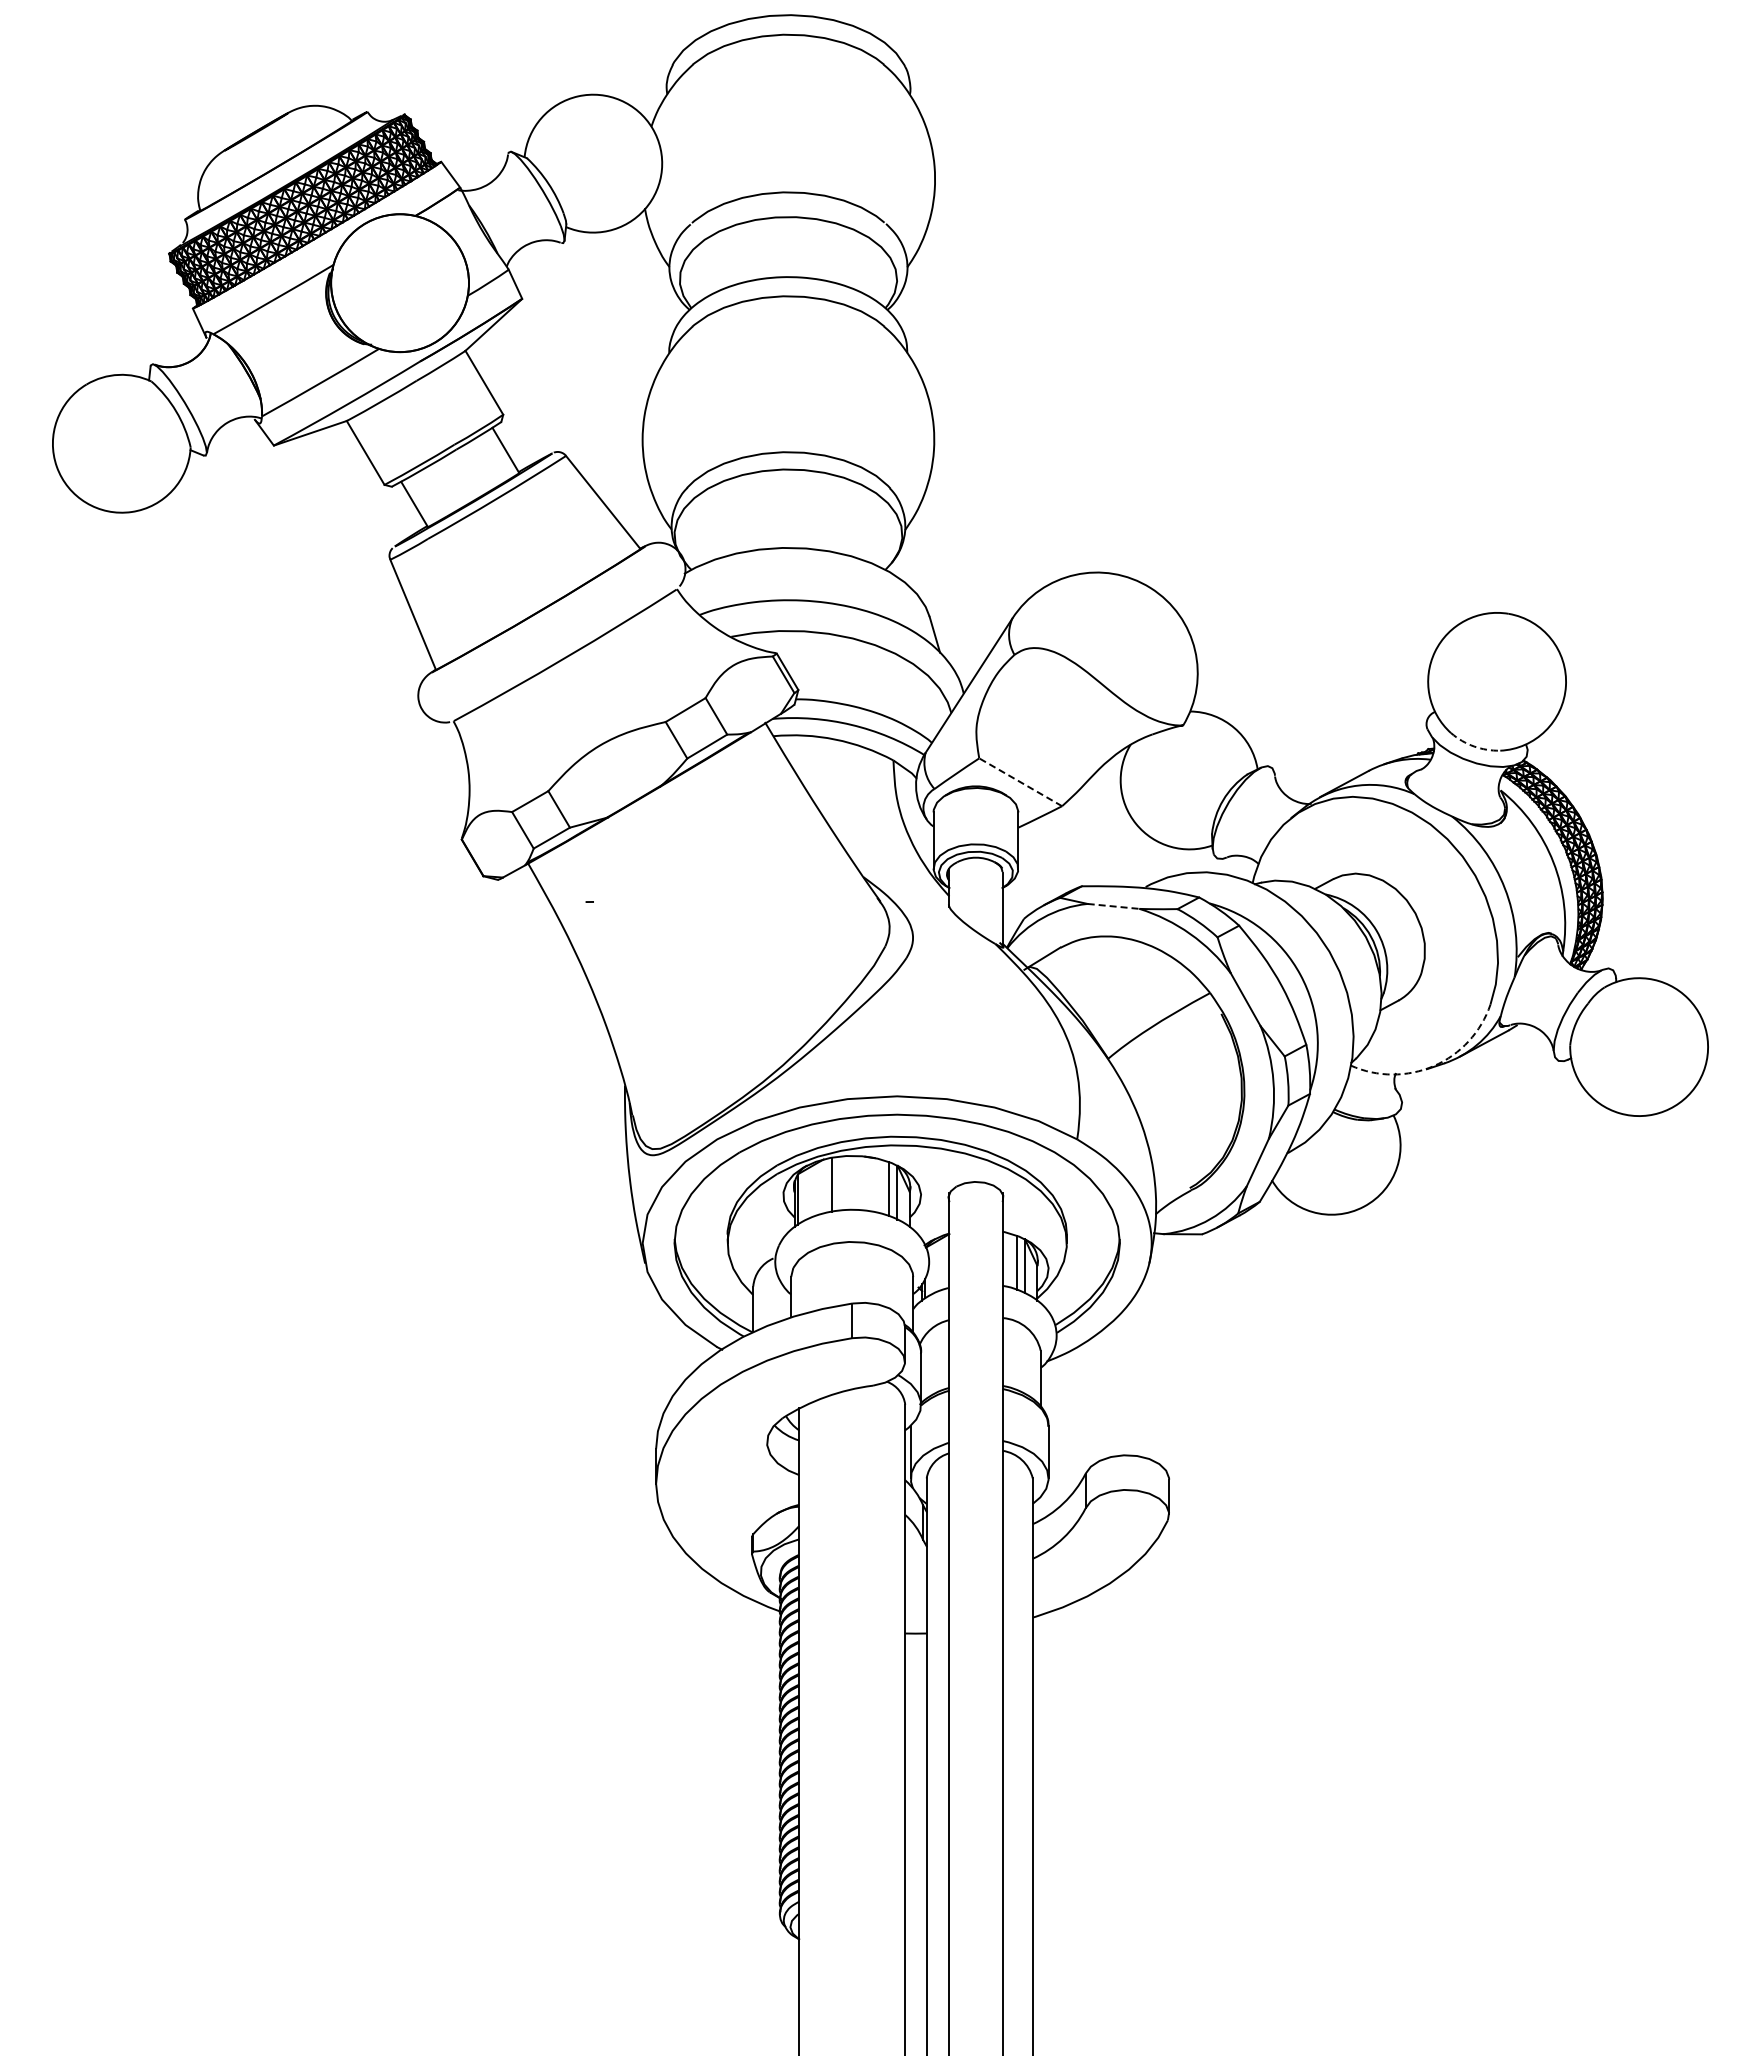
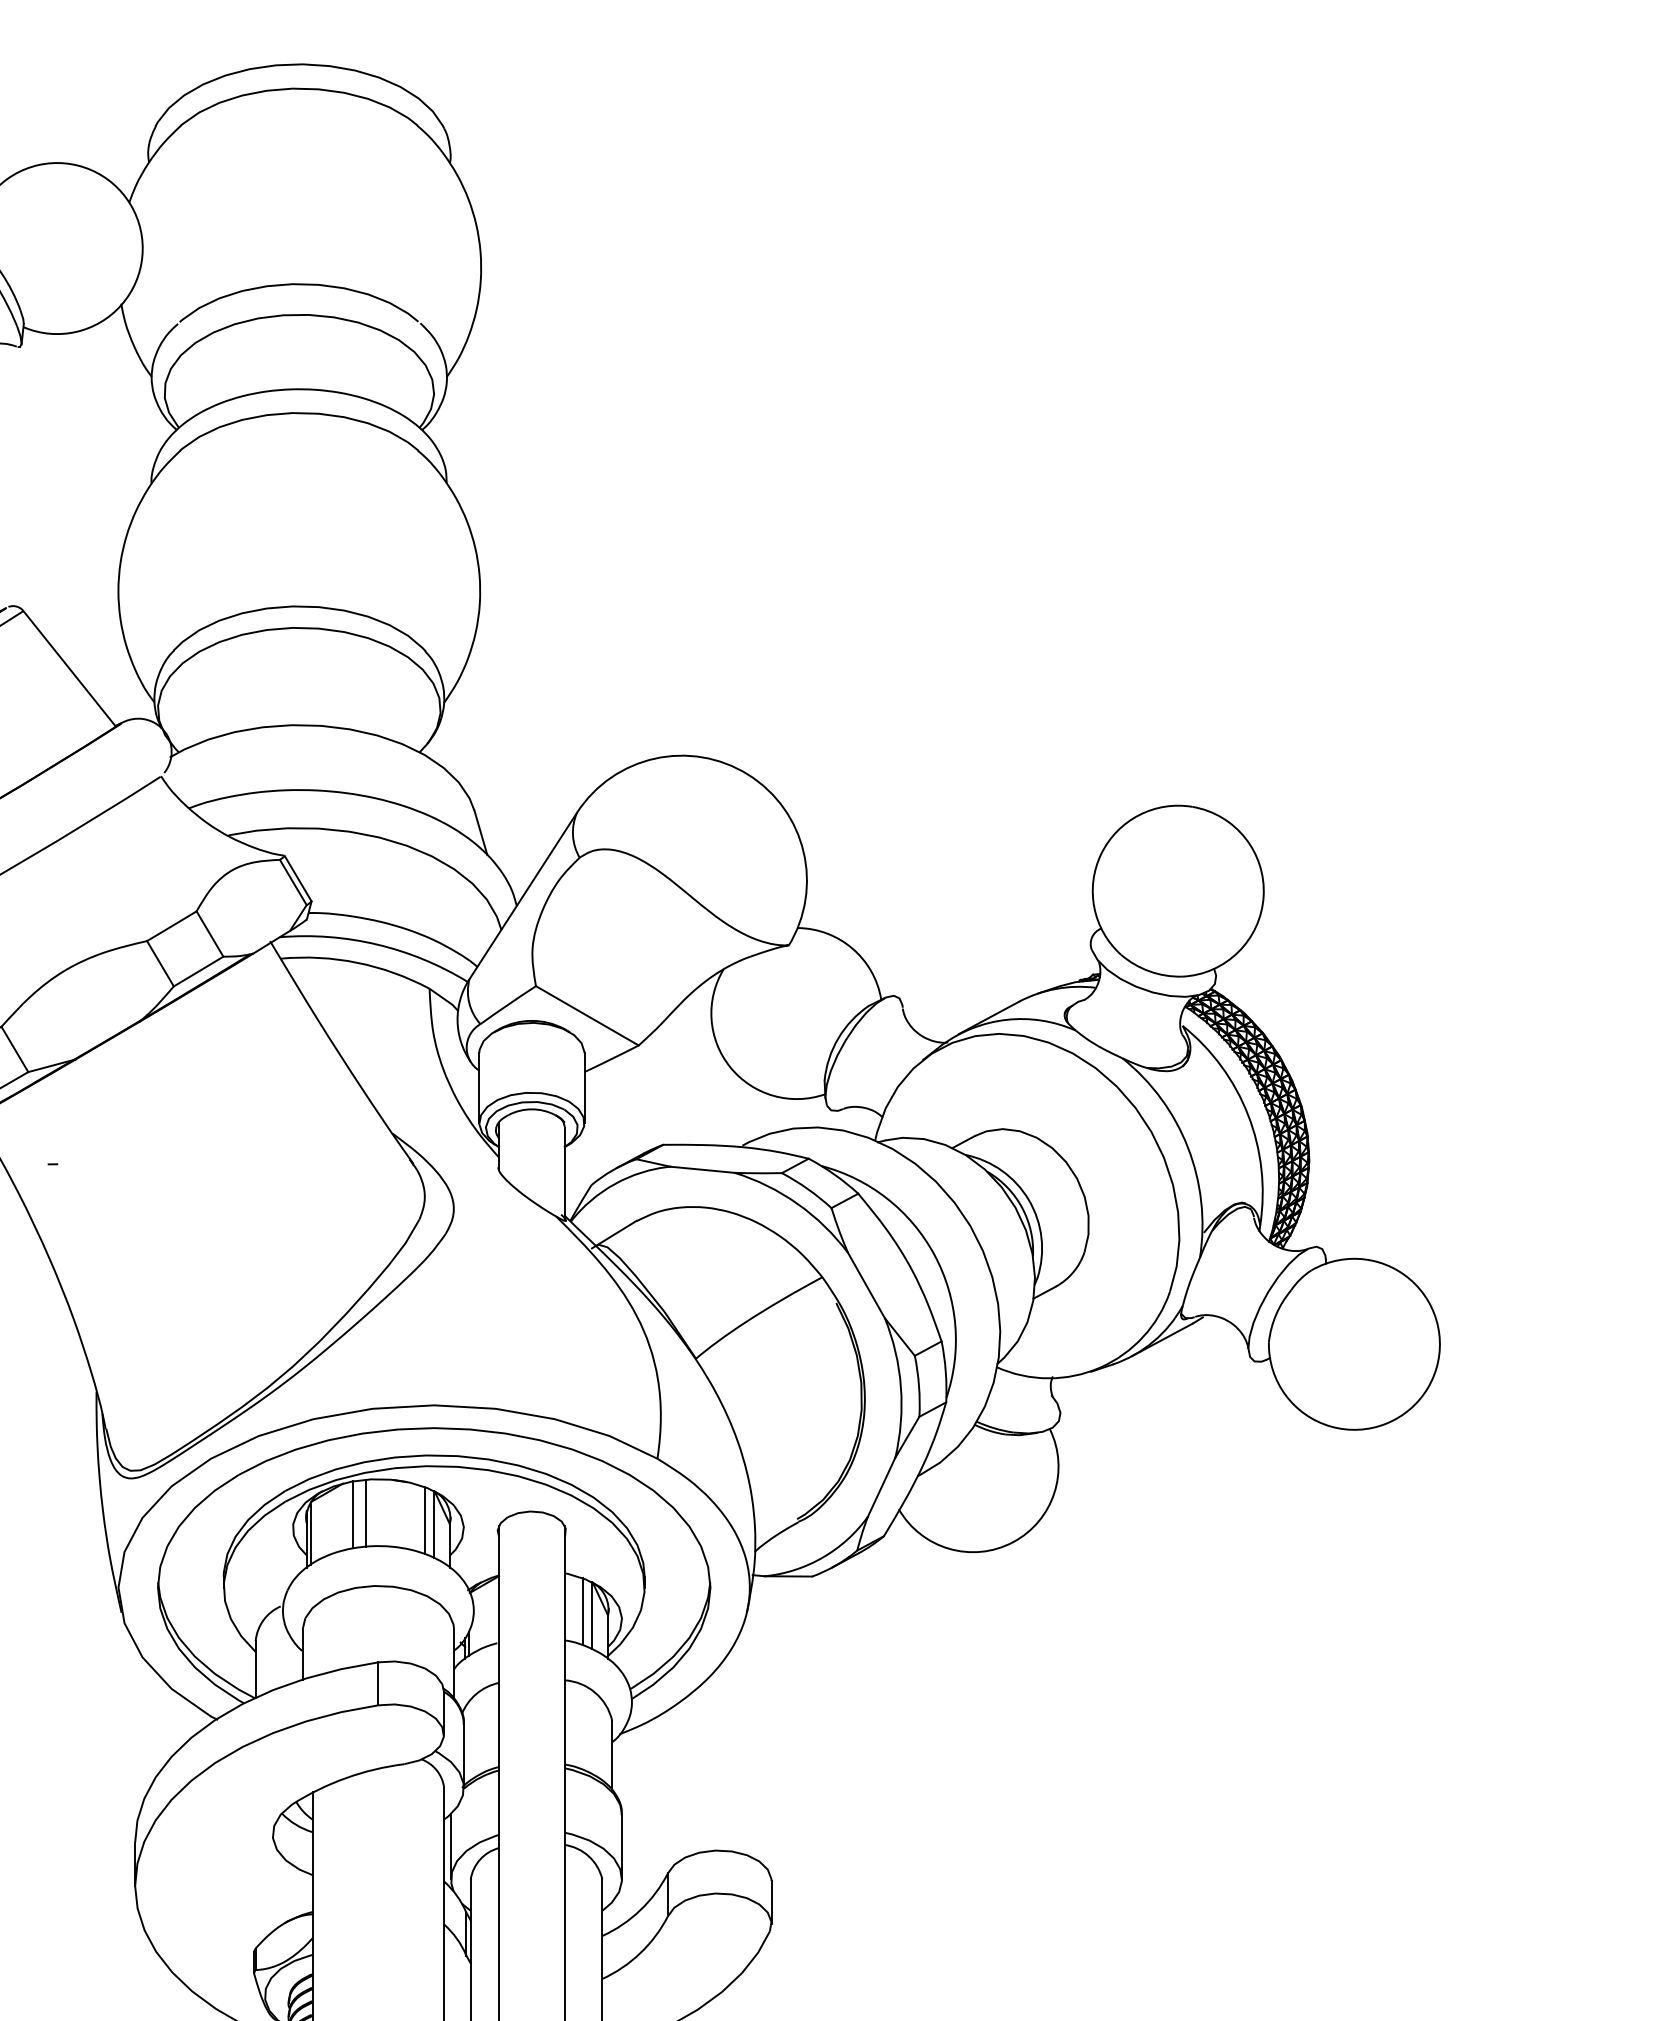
arc: (1474, 746) -> (1150, 971), dashed -> solid
line: (1020, 782) -> (587, 1016), dashed -> solid
line: (1113, 906) -> (702, 1169), dashed -> solid
arc: (1434, 1065) -> (1100, 1367), dashed -> solid
line: (842, 1183) -> (366, 1513), added

